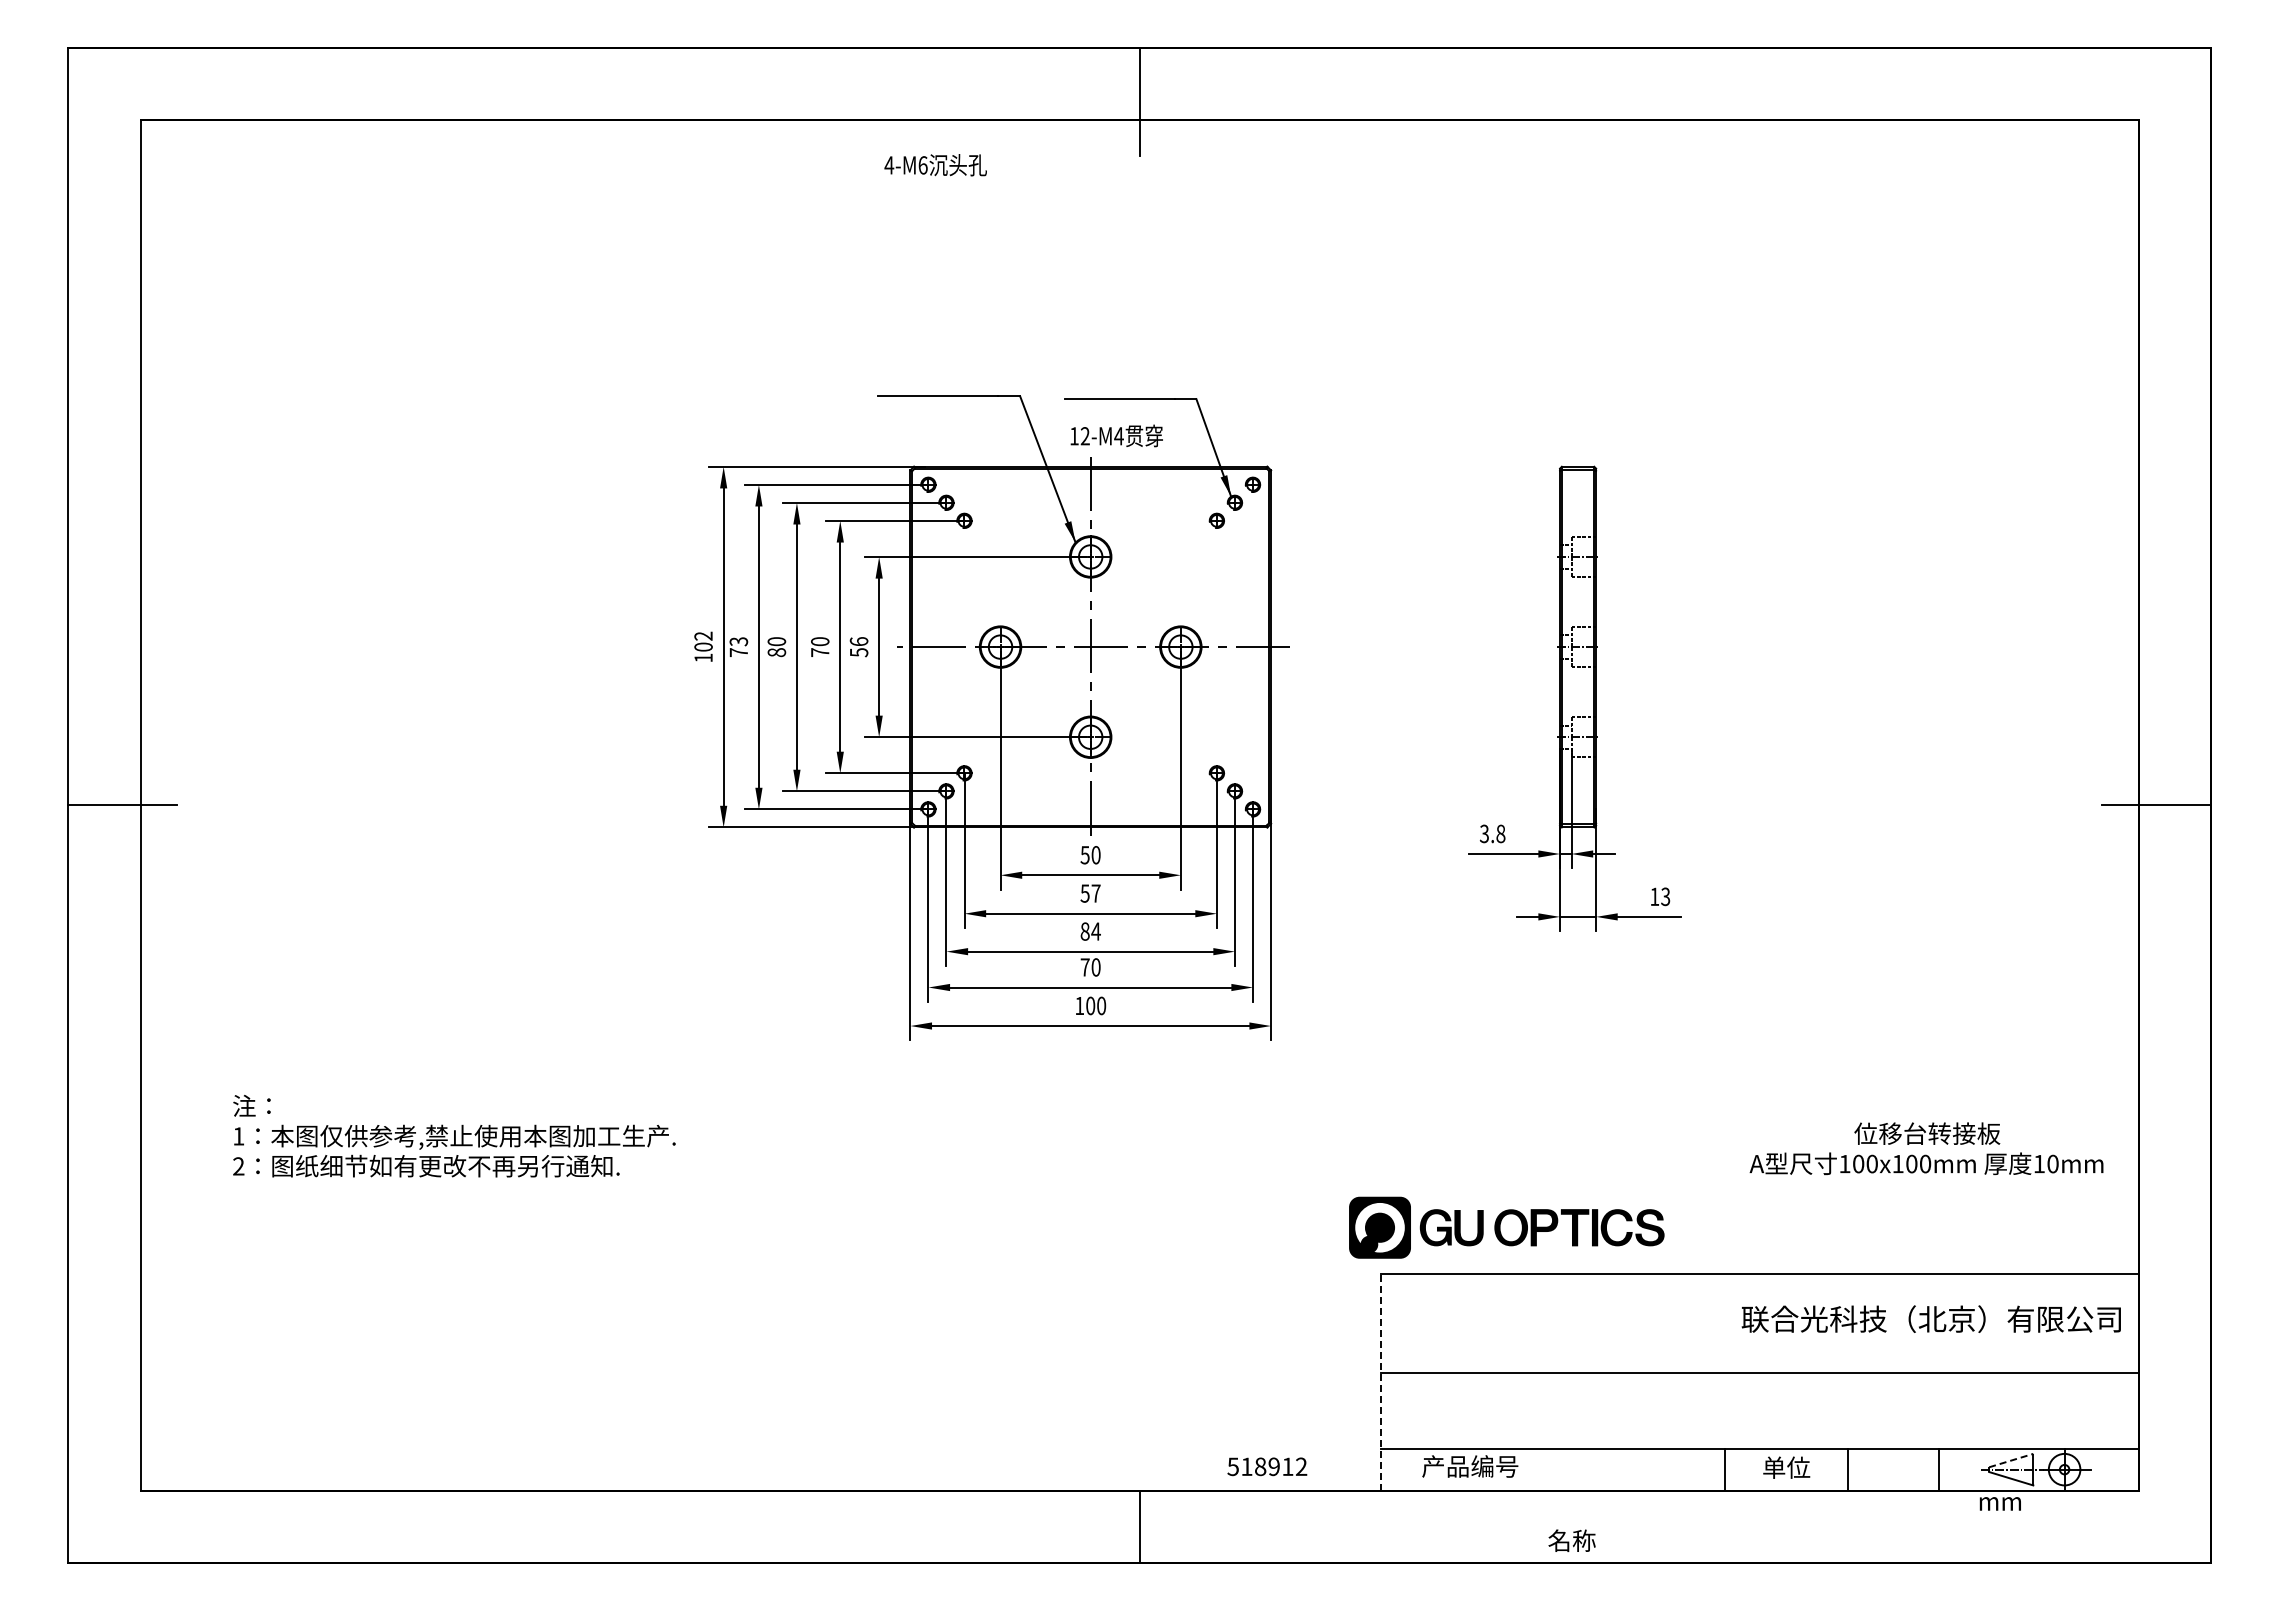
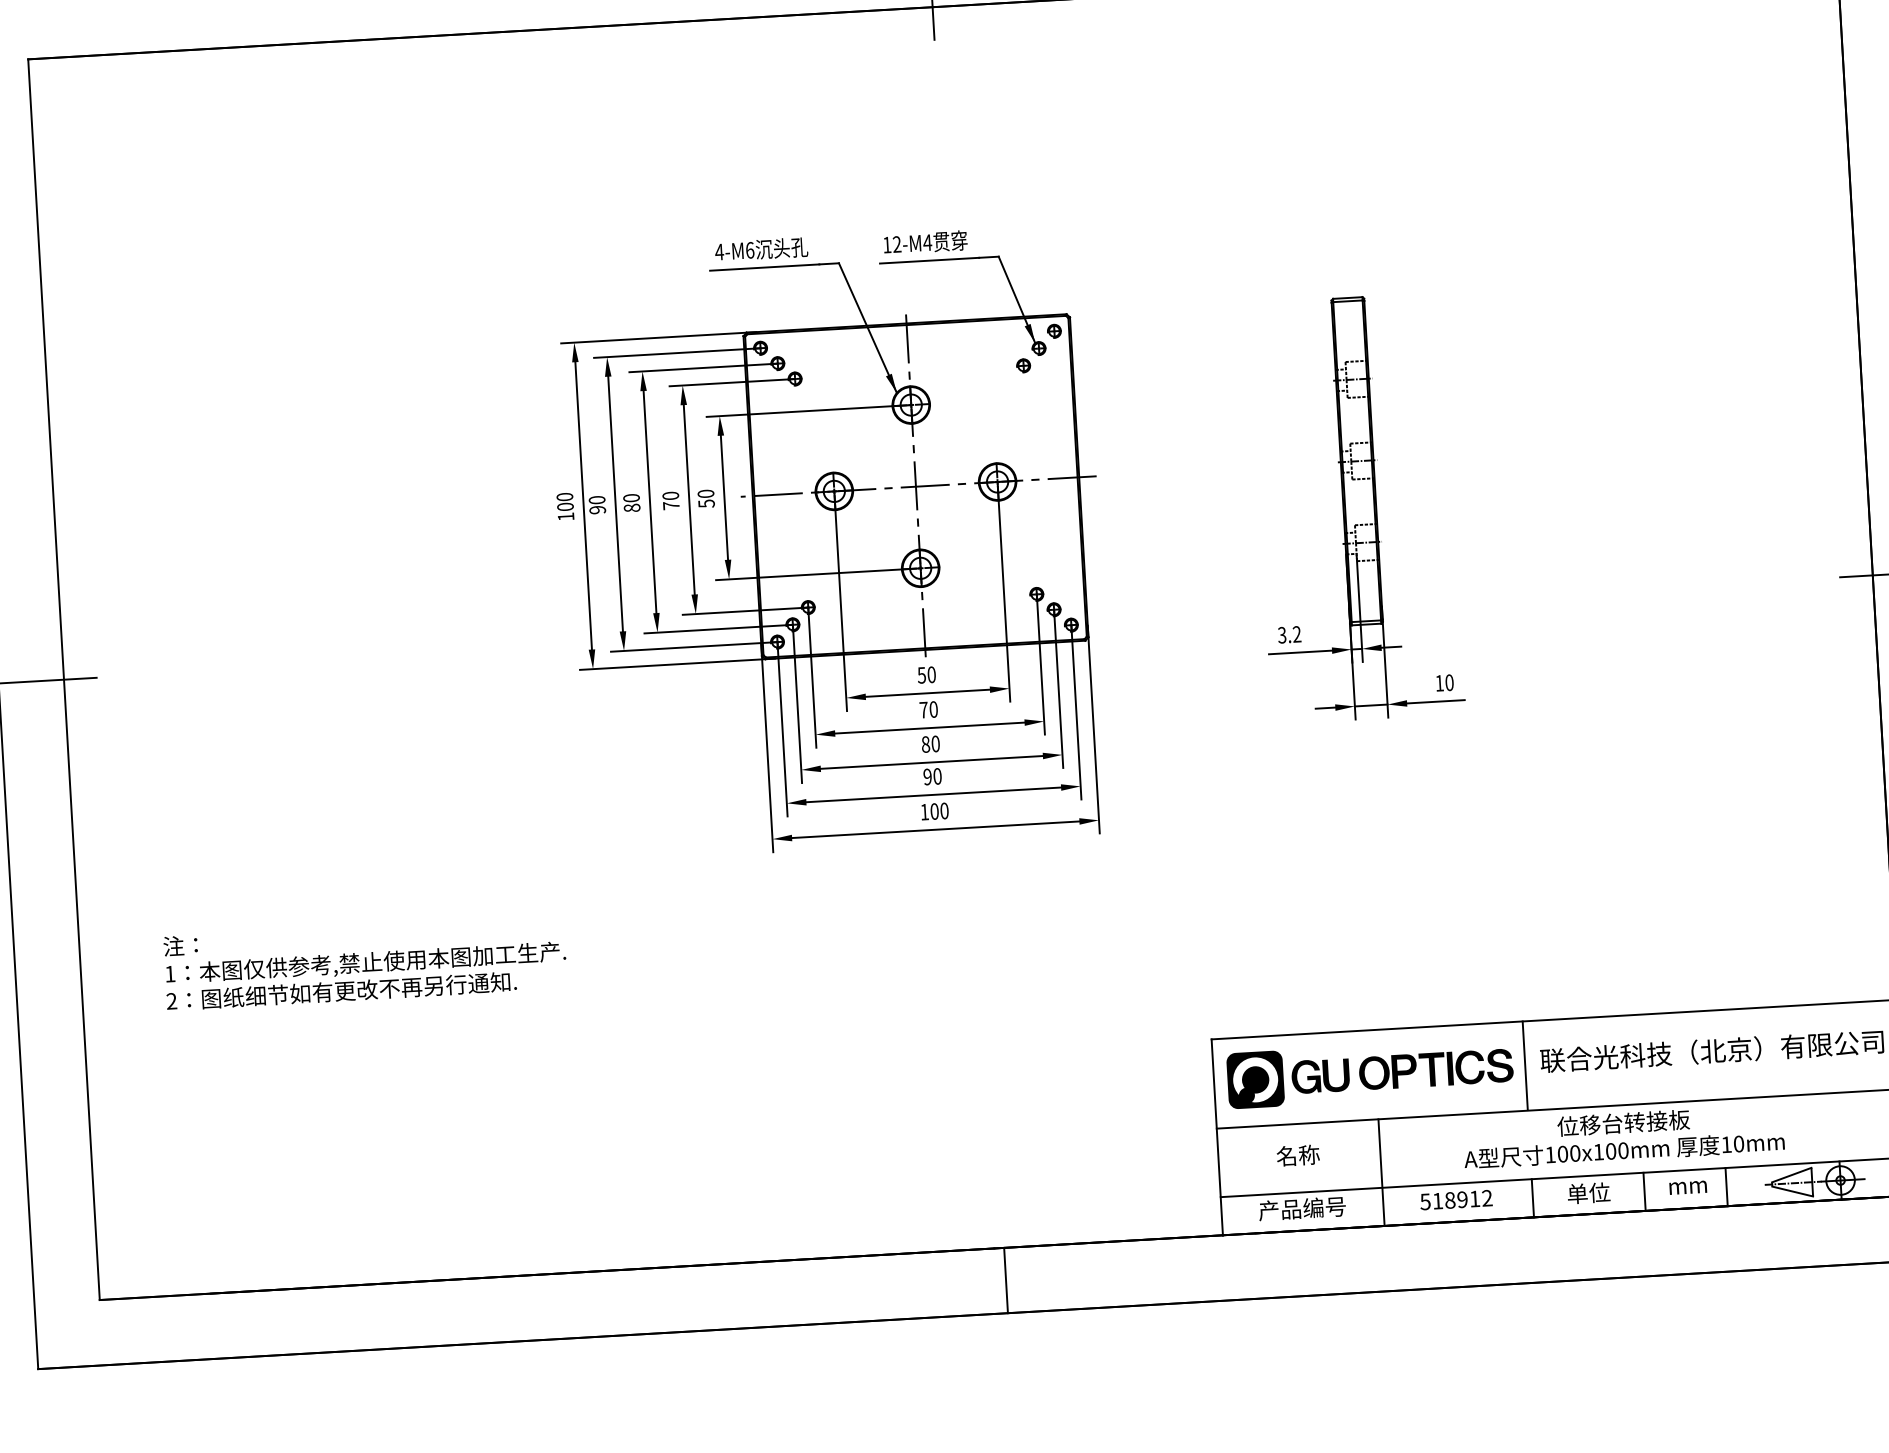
text: (935, 165) -> (761, 249), moved
text: (1116, 435) -> (925, 242), moved
text: (703, 635) -> (564, 496), 102 -> 100
text: (858, 641) -> (705, 493), 56 -> 50
text: (738, 647) -> (597, 505), 73 -> 90
text: (1500, 833) -> (1296, 634), 3.8 -> 3.2
text: (1090, 893) -> (928, 709), 57 -> 70
text: (1665, 896) -> (1449, 682), 13 -> 10
text: (1095, 931) -> (935, 743), 84 -> 80
text: (1084, 967) -> (927, 777), 70 -> 90
text: (1926, 1148) -> (1623, 1136), moved
part: (1506, 1227) -> (1370, 1073), moved
line: (1724, 1323) -> (1525, 1065), added
line: (1381, 1382) -> (1217, 1137), dashed -> solid
line: (1559, 1431) -> (1381, 1172), added
line: (2011, 1460) -> (1792, 1175), dashed -> solid
text: (1267, 1466) -> (1456, 1199), moved
text: (1999, 1503) -> (1687, 1187), moved
text: (1571, 1540) -> (1297, 1155), moved

